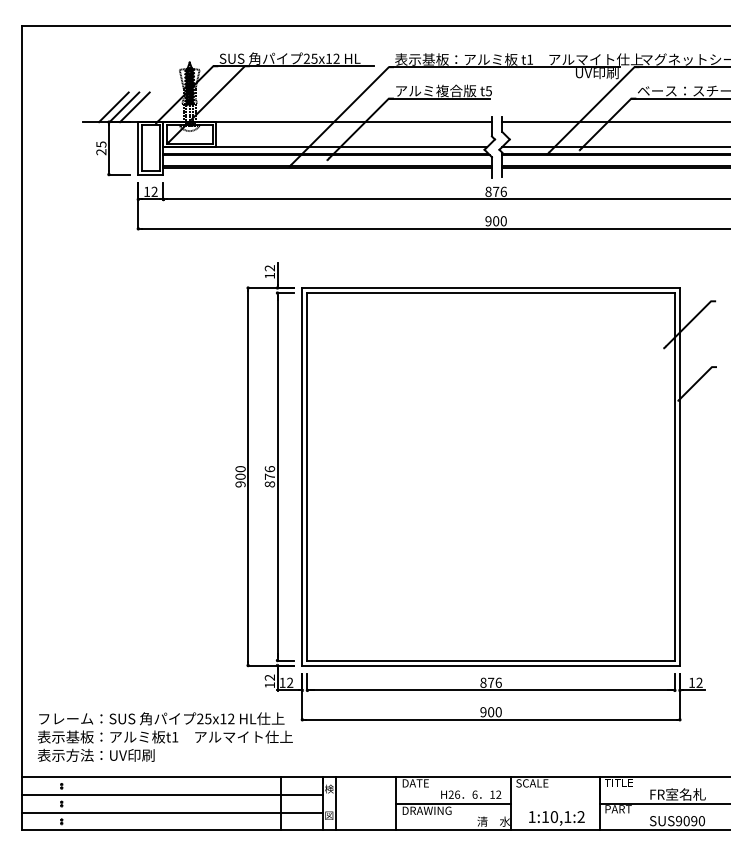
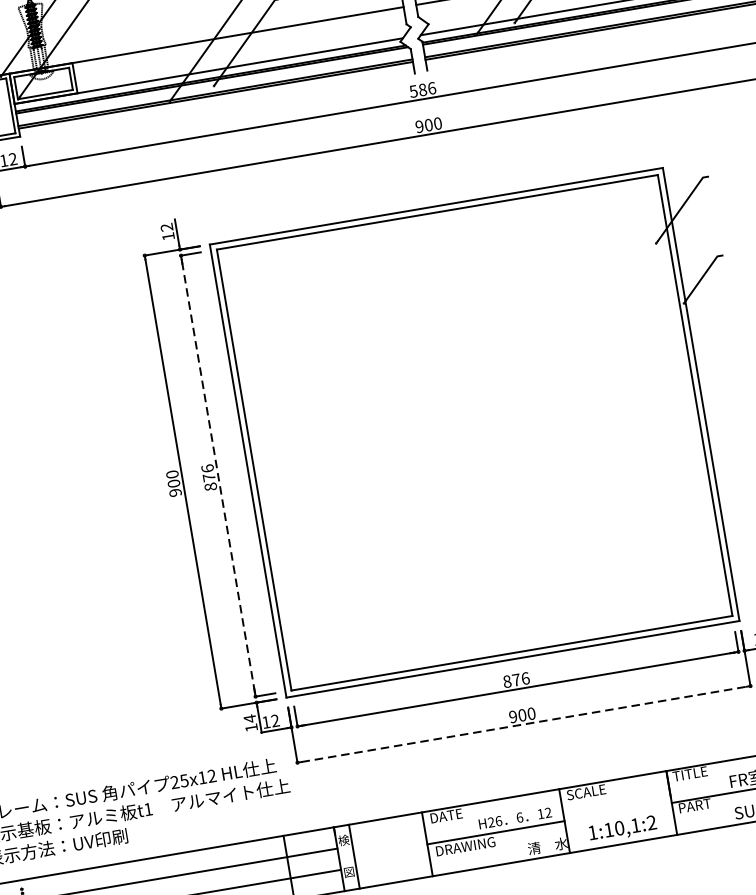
text: (492, 191) -> (418, 90), 876 -> 586
line: (277, 476) -> (218, 475), solid -> dashed
text: (269, 677) -> (249, 718), 12 -> 14
line: (491, 719) -> (524, 723), solid -> dashed

